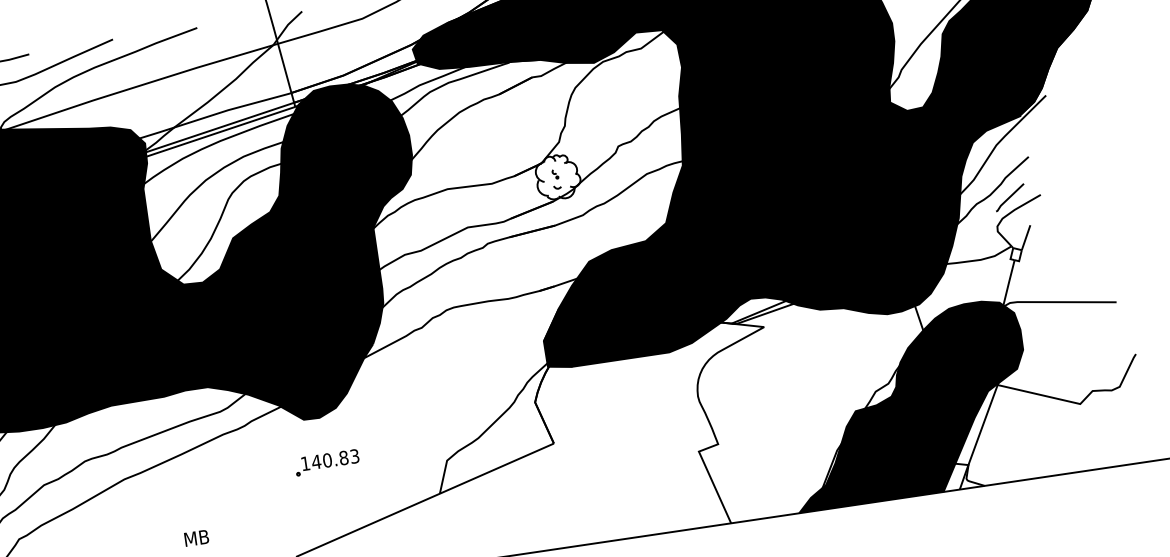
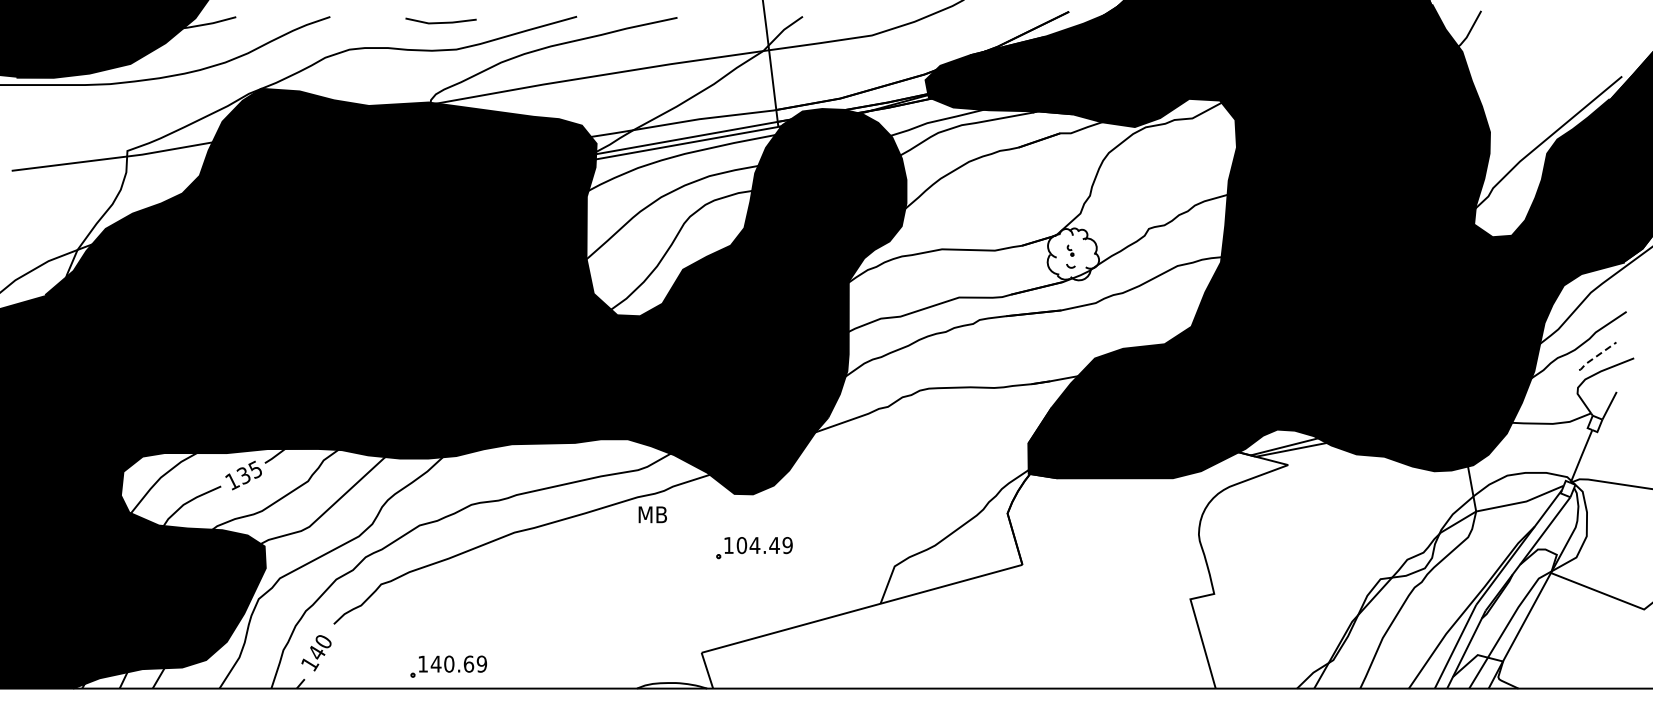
line: (1009, 198) -> (1596, 356), solid -> dashed
fill: (907, 404) -> (1442, 580), removed
text: (335, 459) -> (764, 545), 140.83 -> 104.49
text: (196, 538) -> (652, 514), moved

